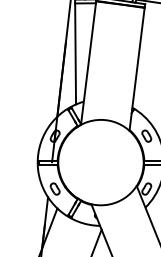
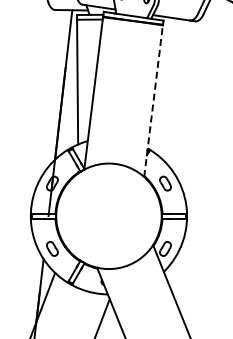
line: (137, 69) -> (153, 101), solid -> dashed

